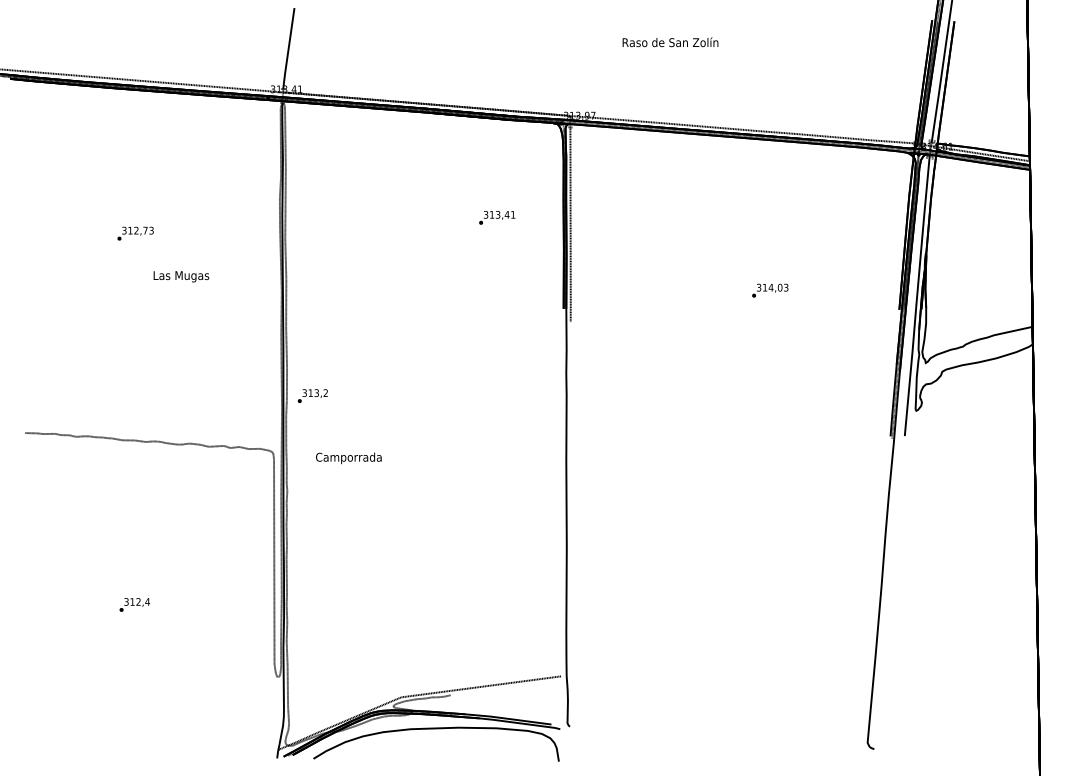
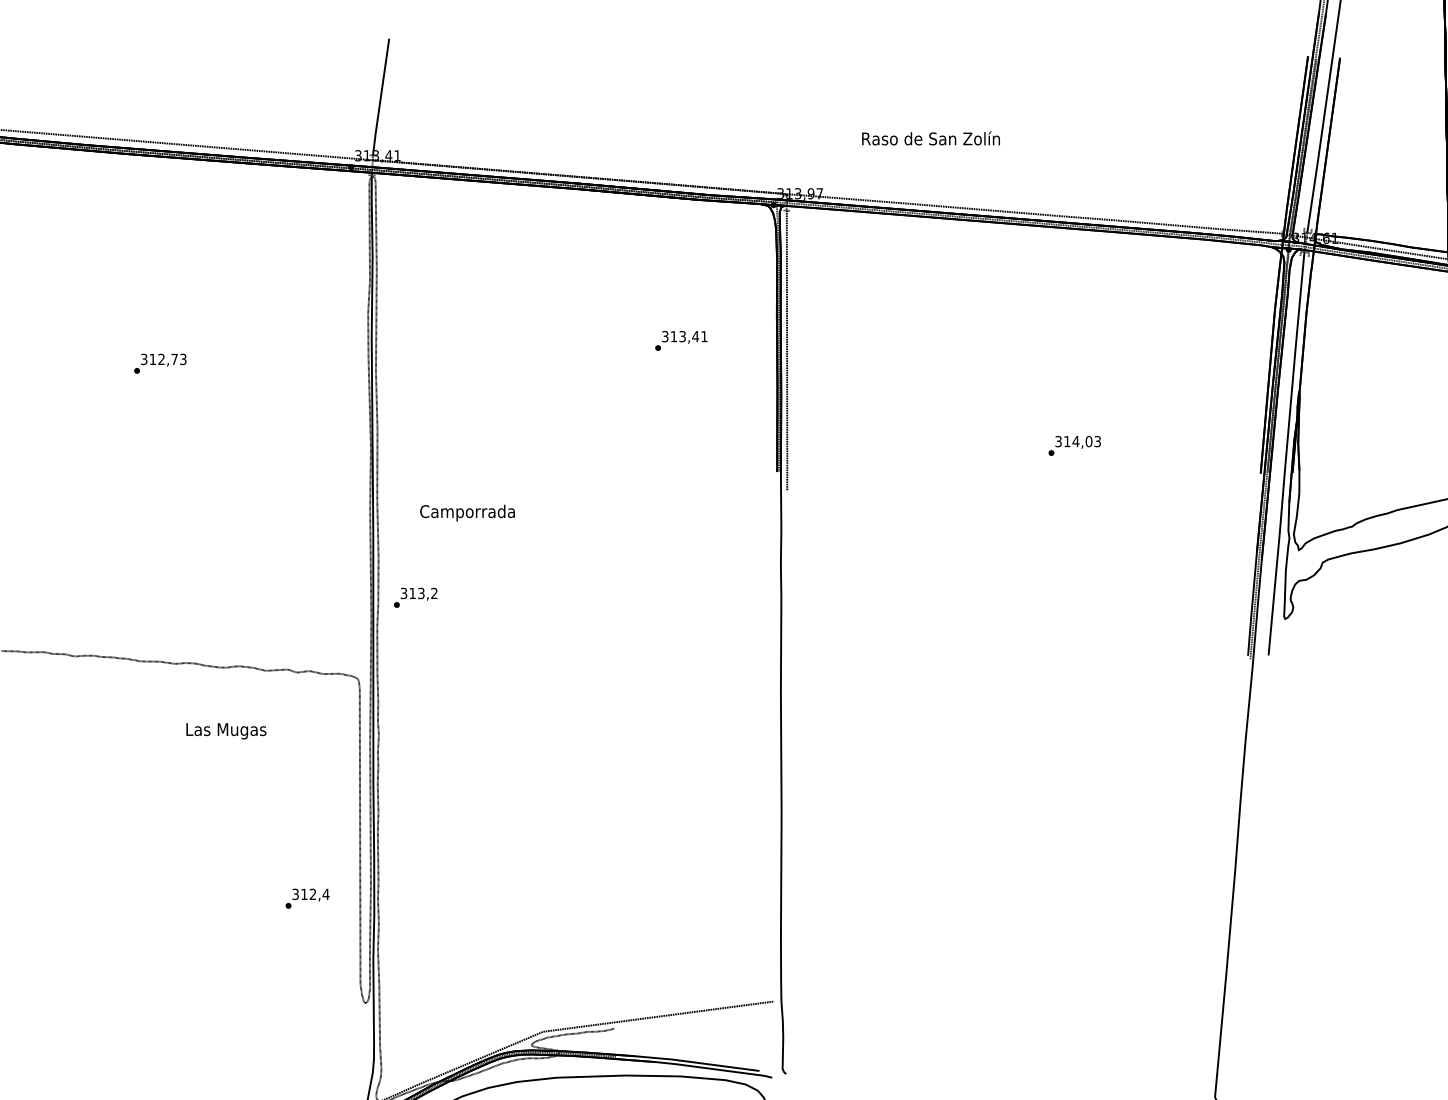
text: (670, 42) -> (931, 138), moved
text: (181, 276) -> (226, 730), moved
text: (348, 458) -> (467, 513), moved
text: (134, 604) -> (307, 898), moved

